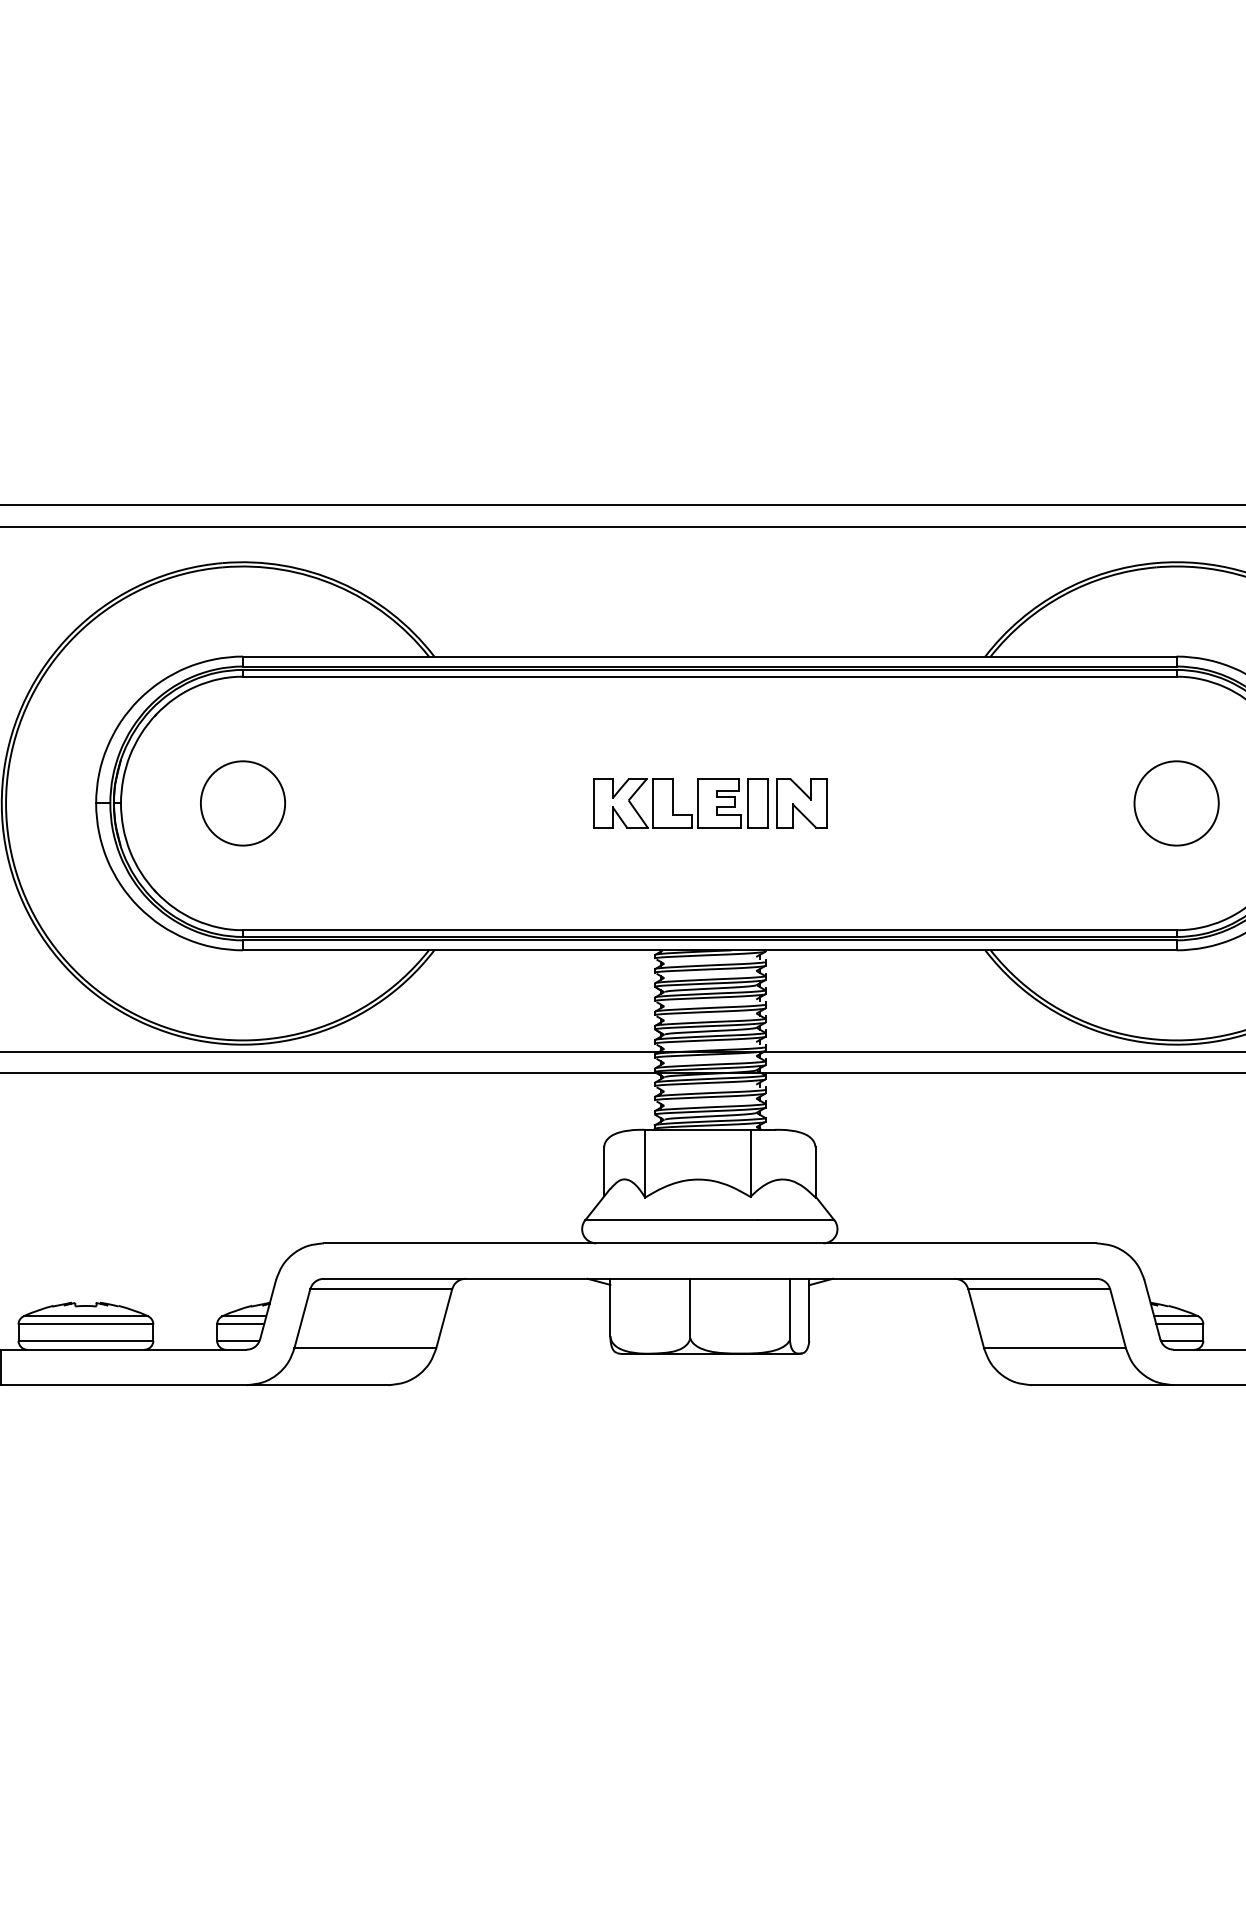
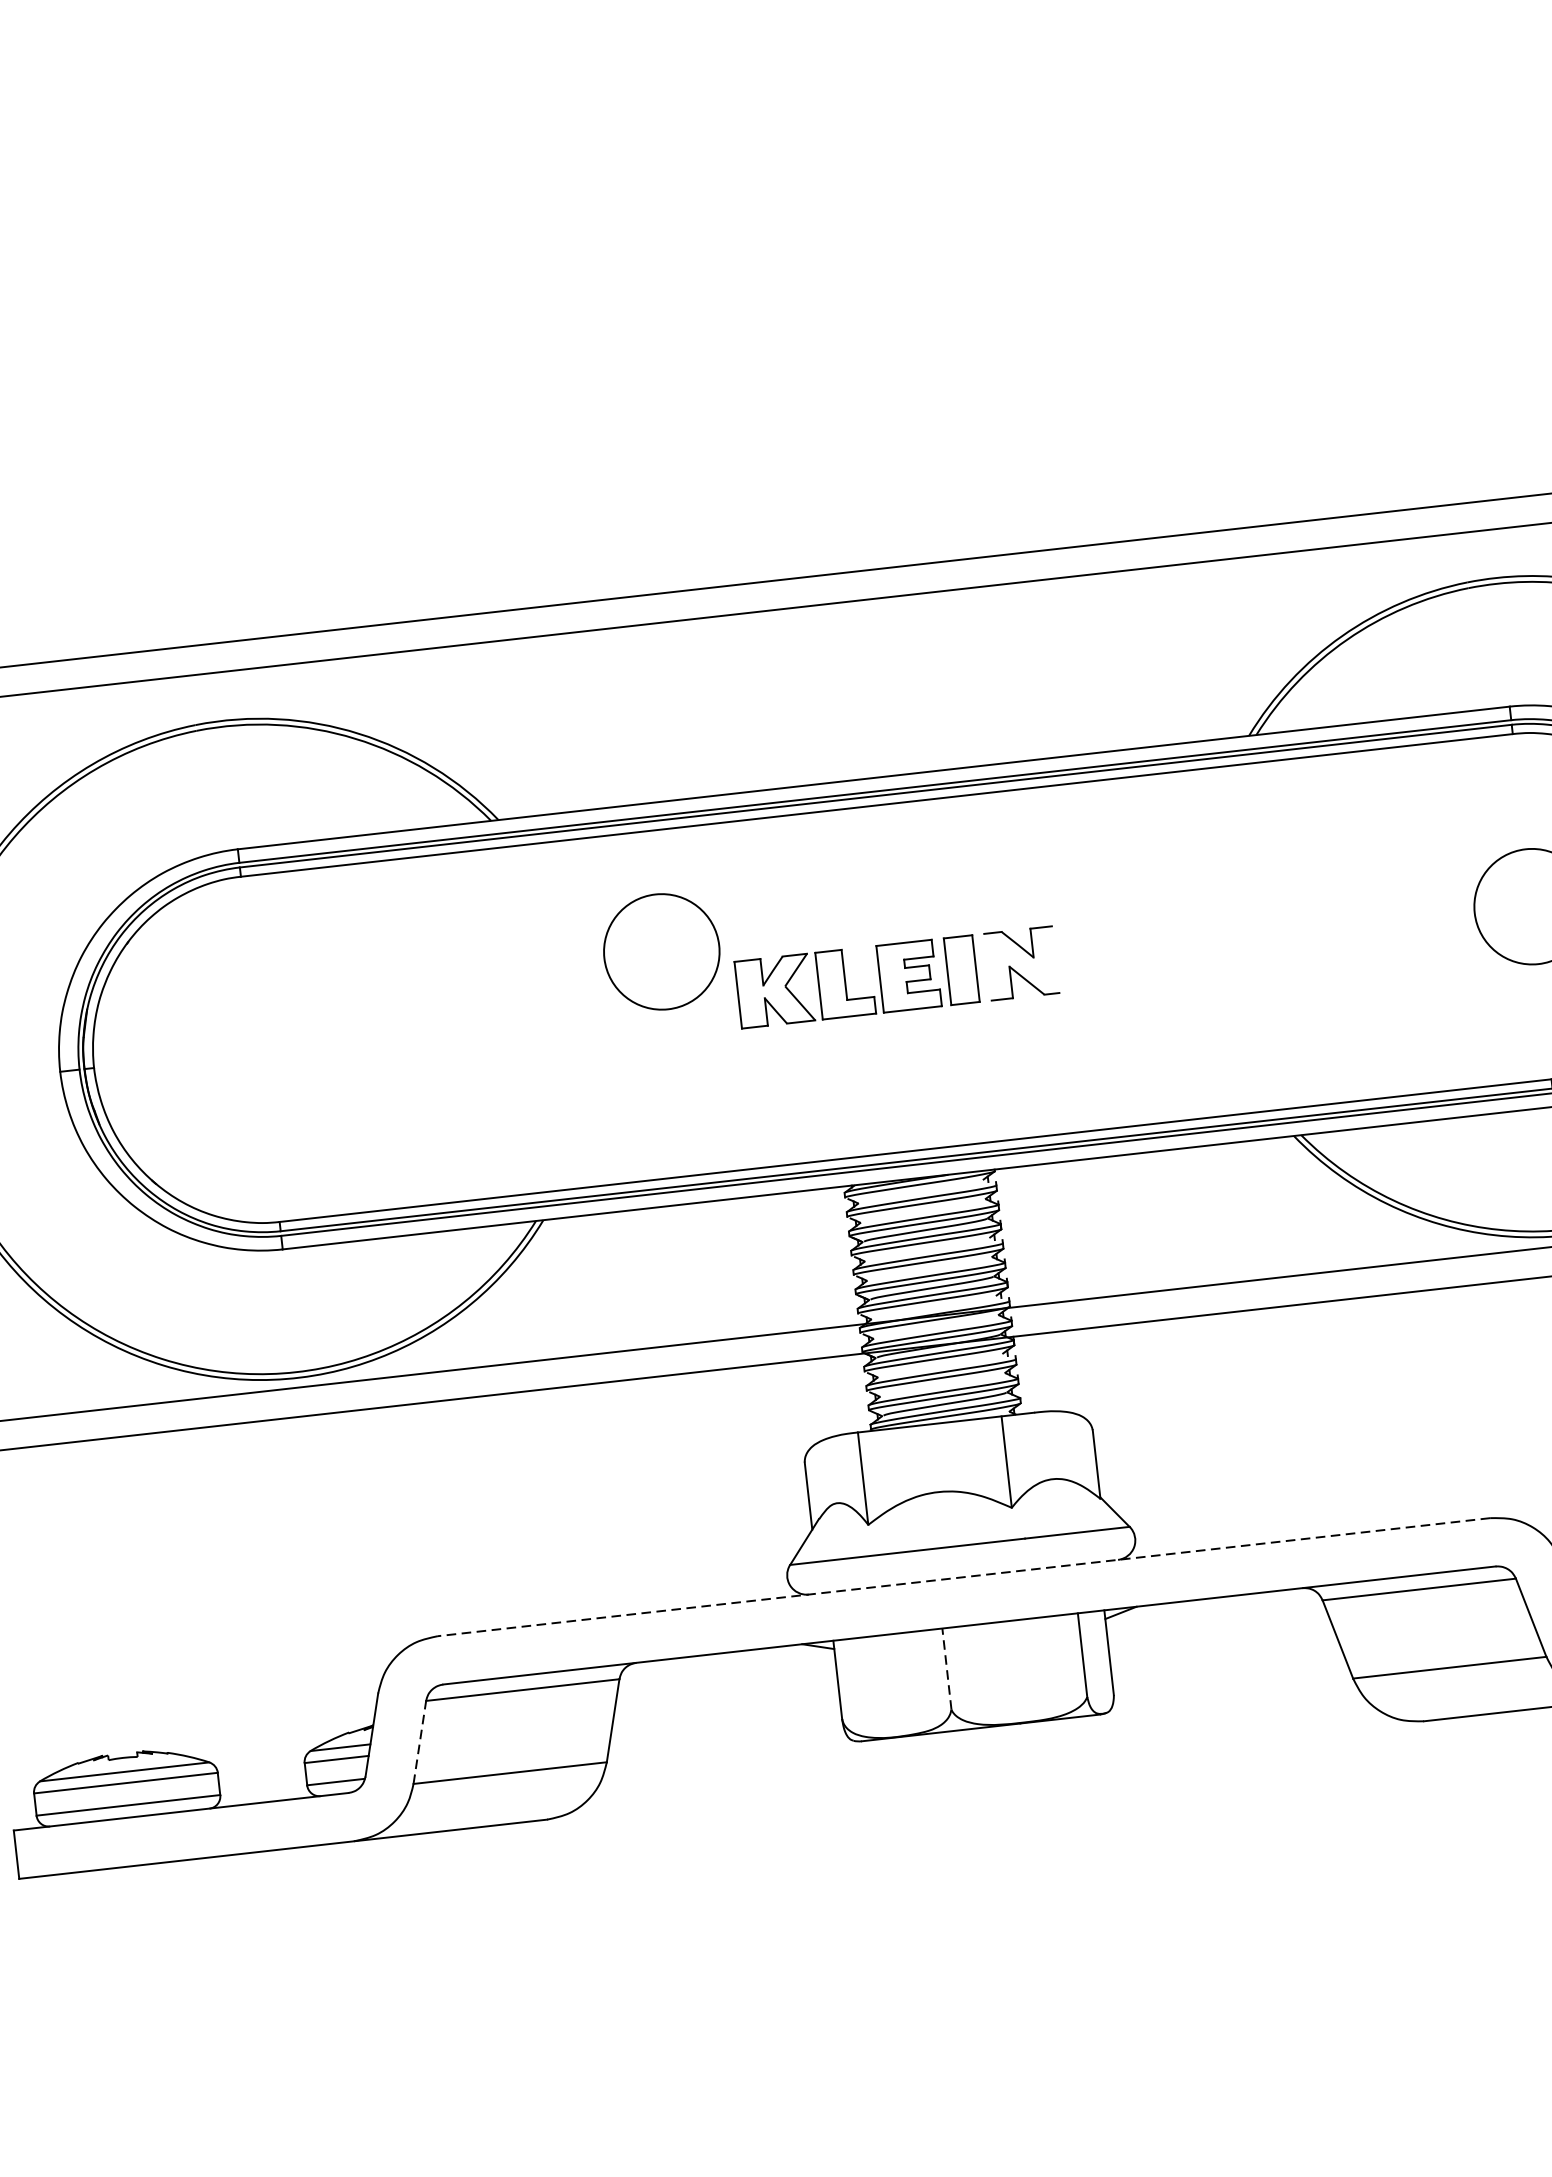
line: (777, 802) -> (988, 966), removed
line: (826, 802) -> (1055, 958), removed
circle: (242, 803) -> (661, 952), moved
line: (709, 1243) -> (963, 1577), solid -> dashed
line: (690, 1308) -> (947, 1668), solid -> dashed
line: (302, 1318) -> (420, 1741), solid -> dashed

